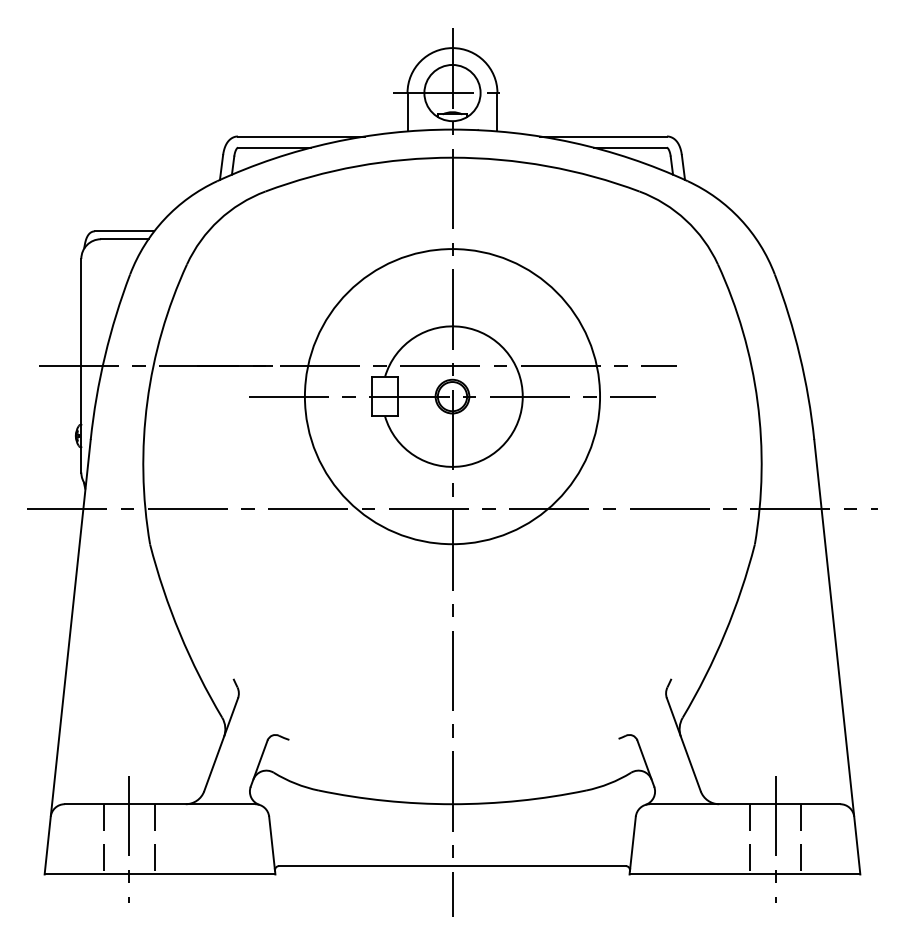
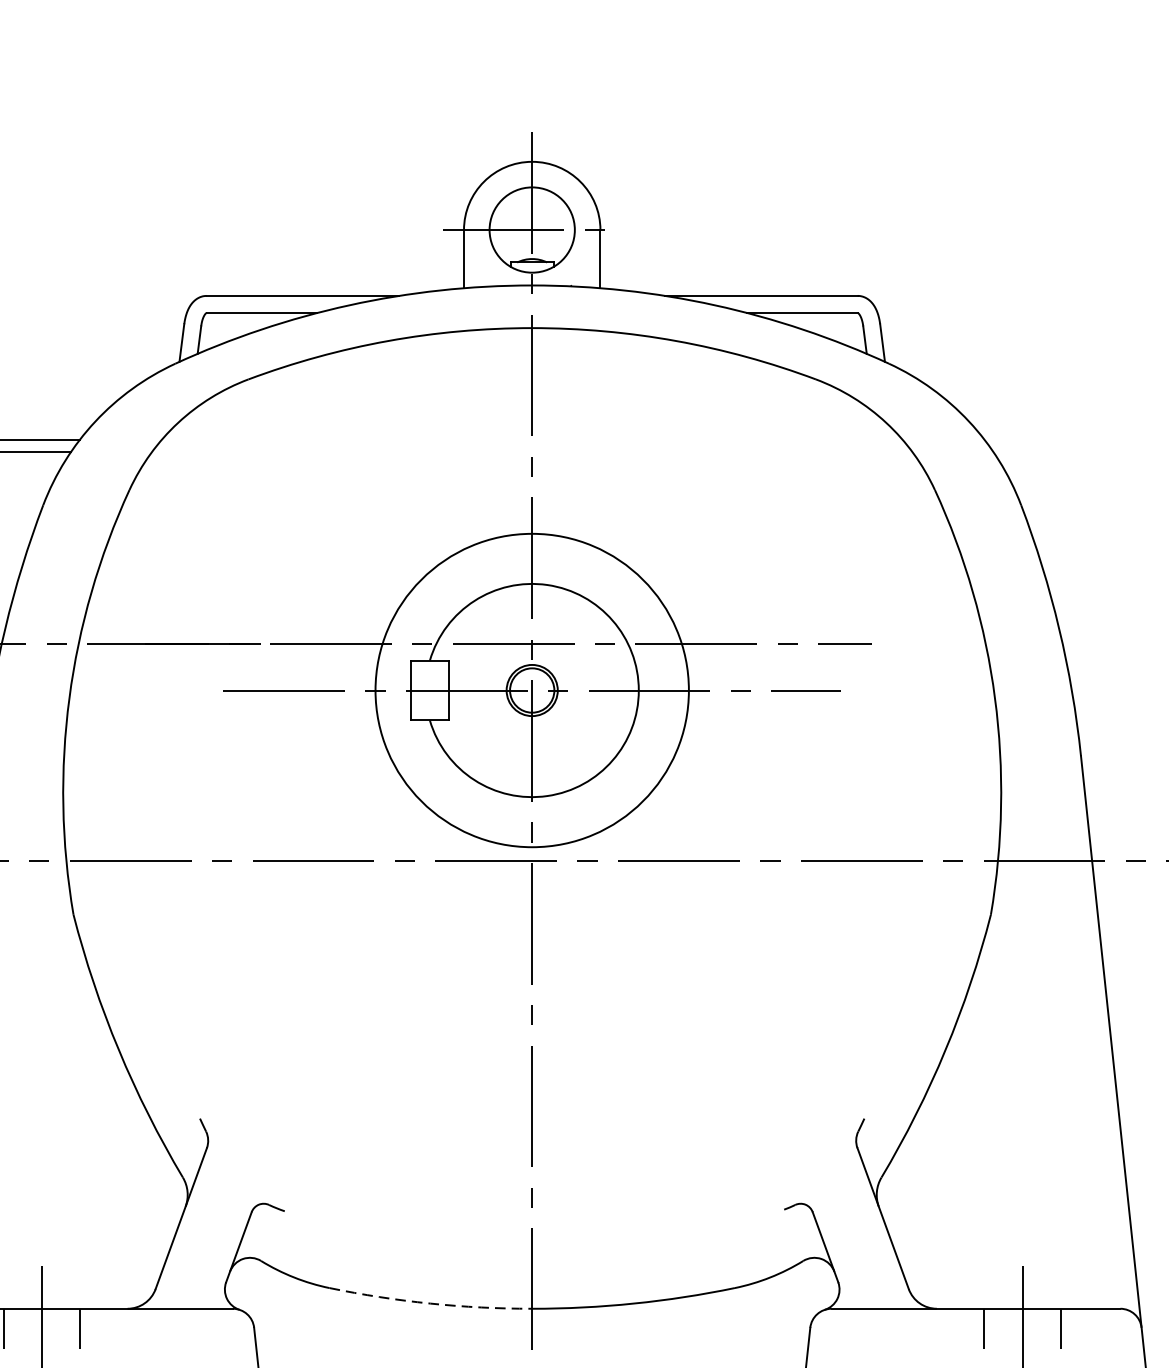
circle: (452, 396) -> (532, 690), size x0.7
arc: (385, 800) -> (430, 1303), solid -> dashed

